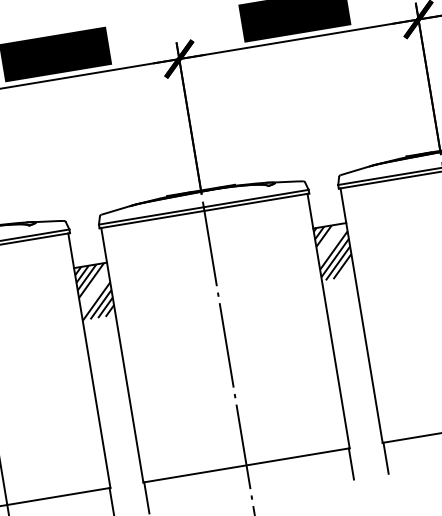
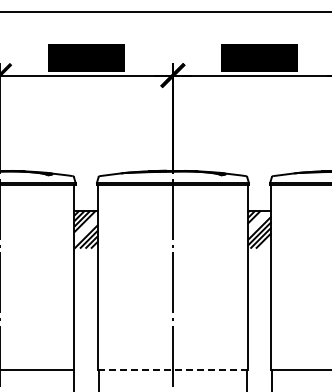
line: (245, 465) -> (172, 369), solid -> dashed

